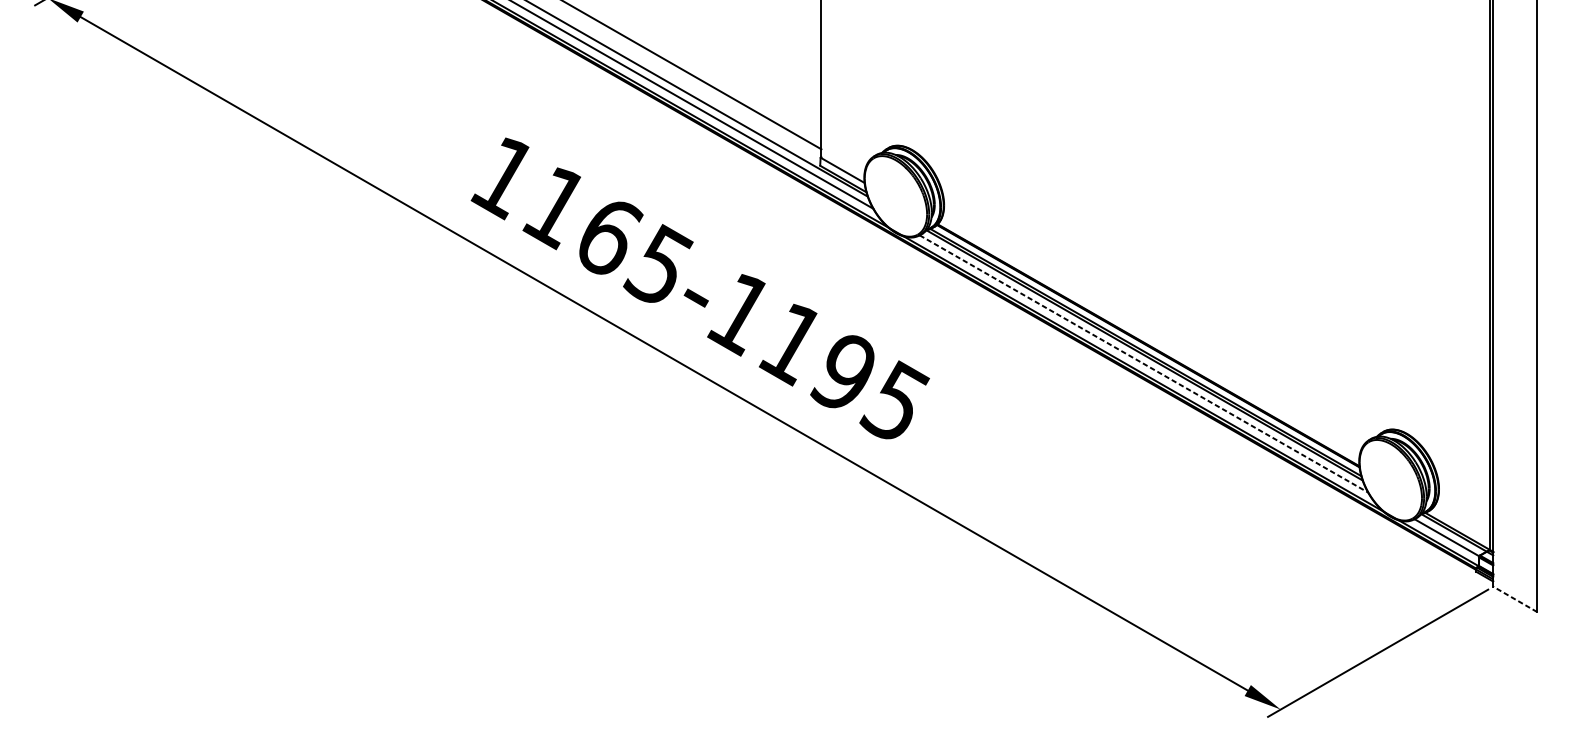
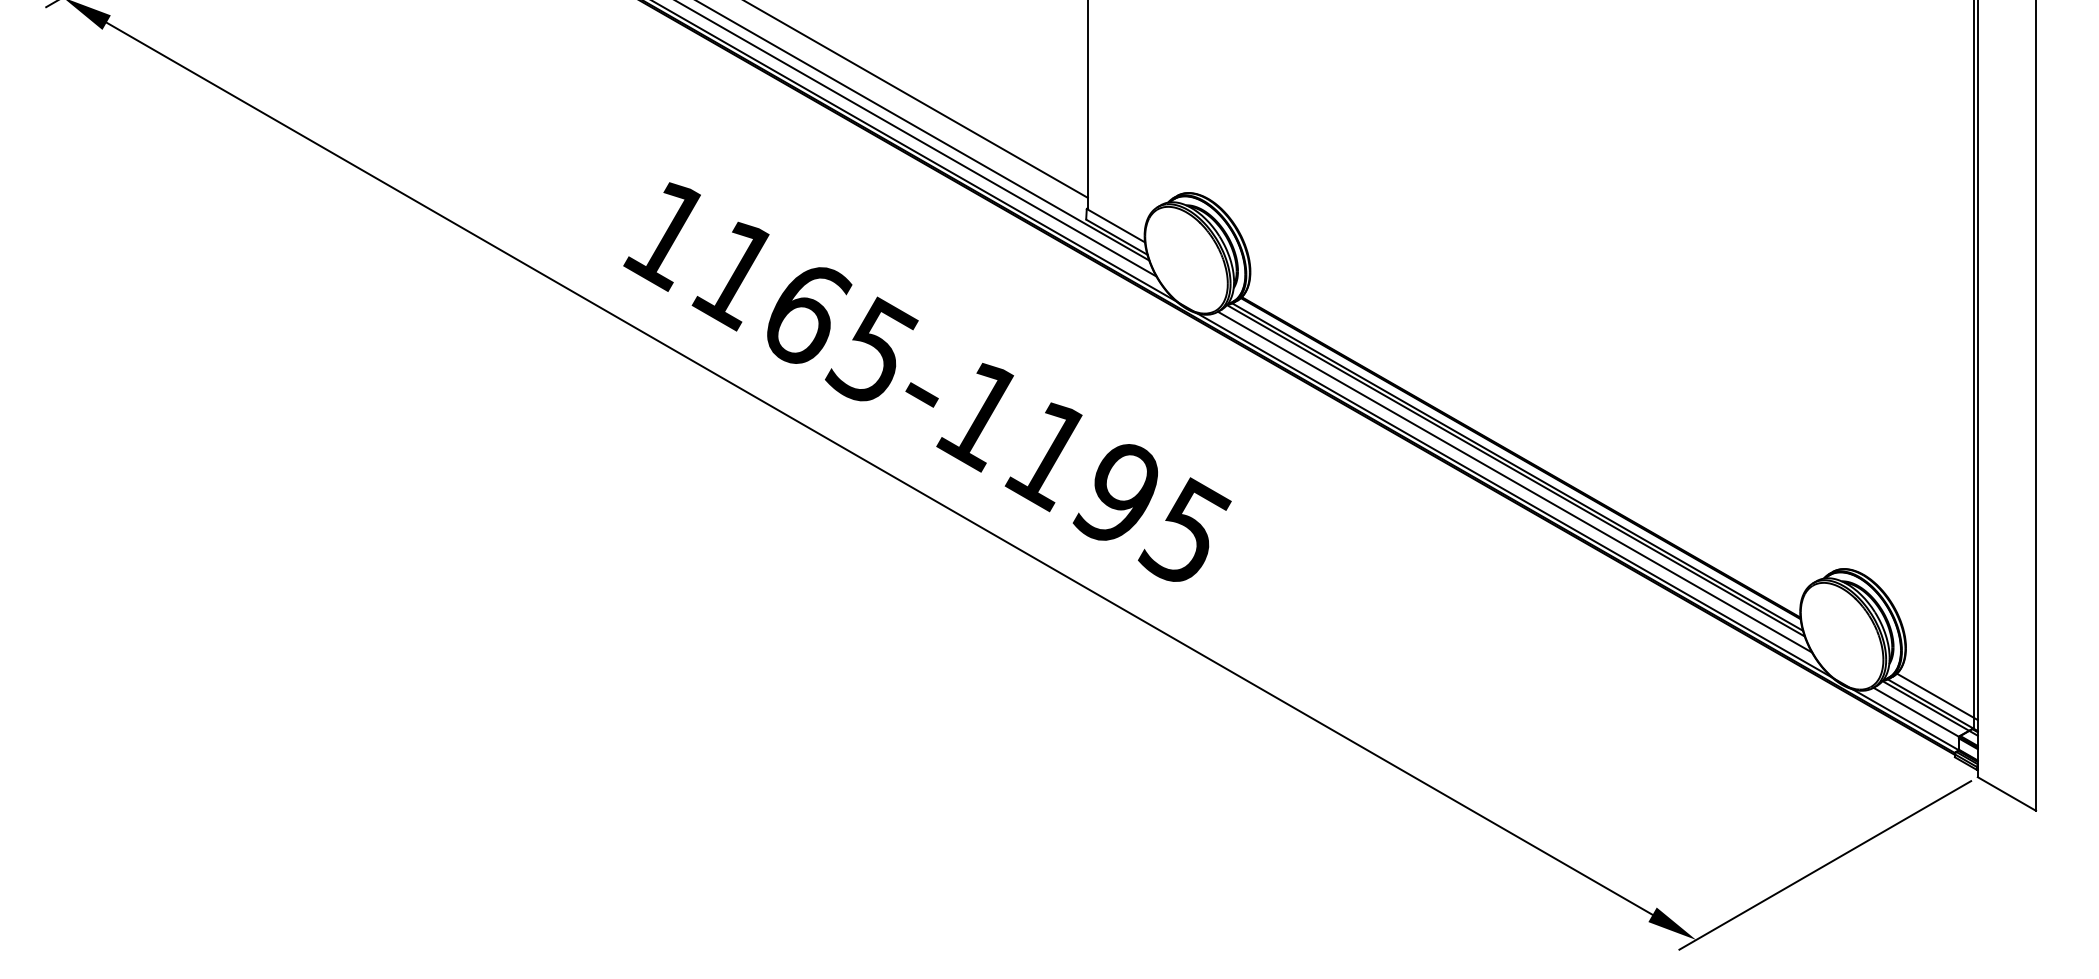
line: (1144, 364) -> (1515, 482), dashed -> solid
line: (1462, 525) -> (1936, 696), added
line: (1514, 599) -> (2006, 794), dashed -> solid

